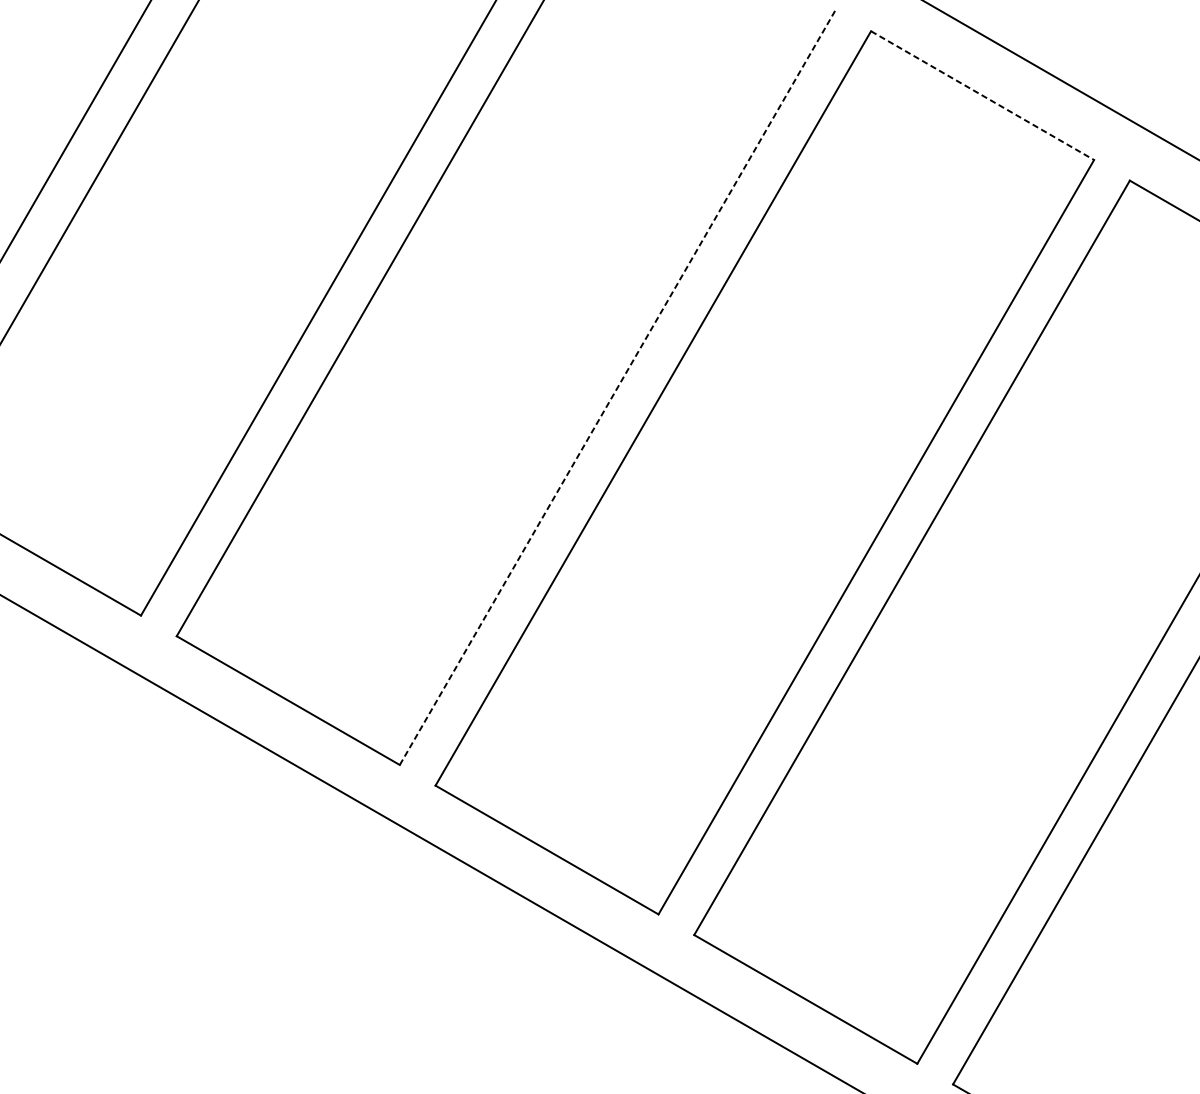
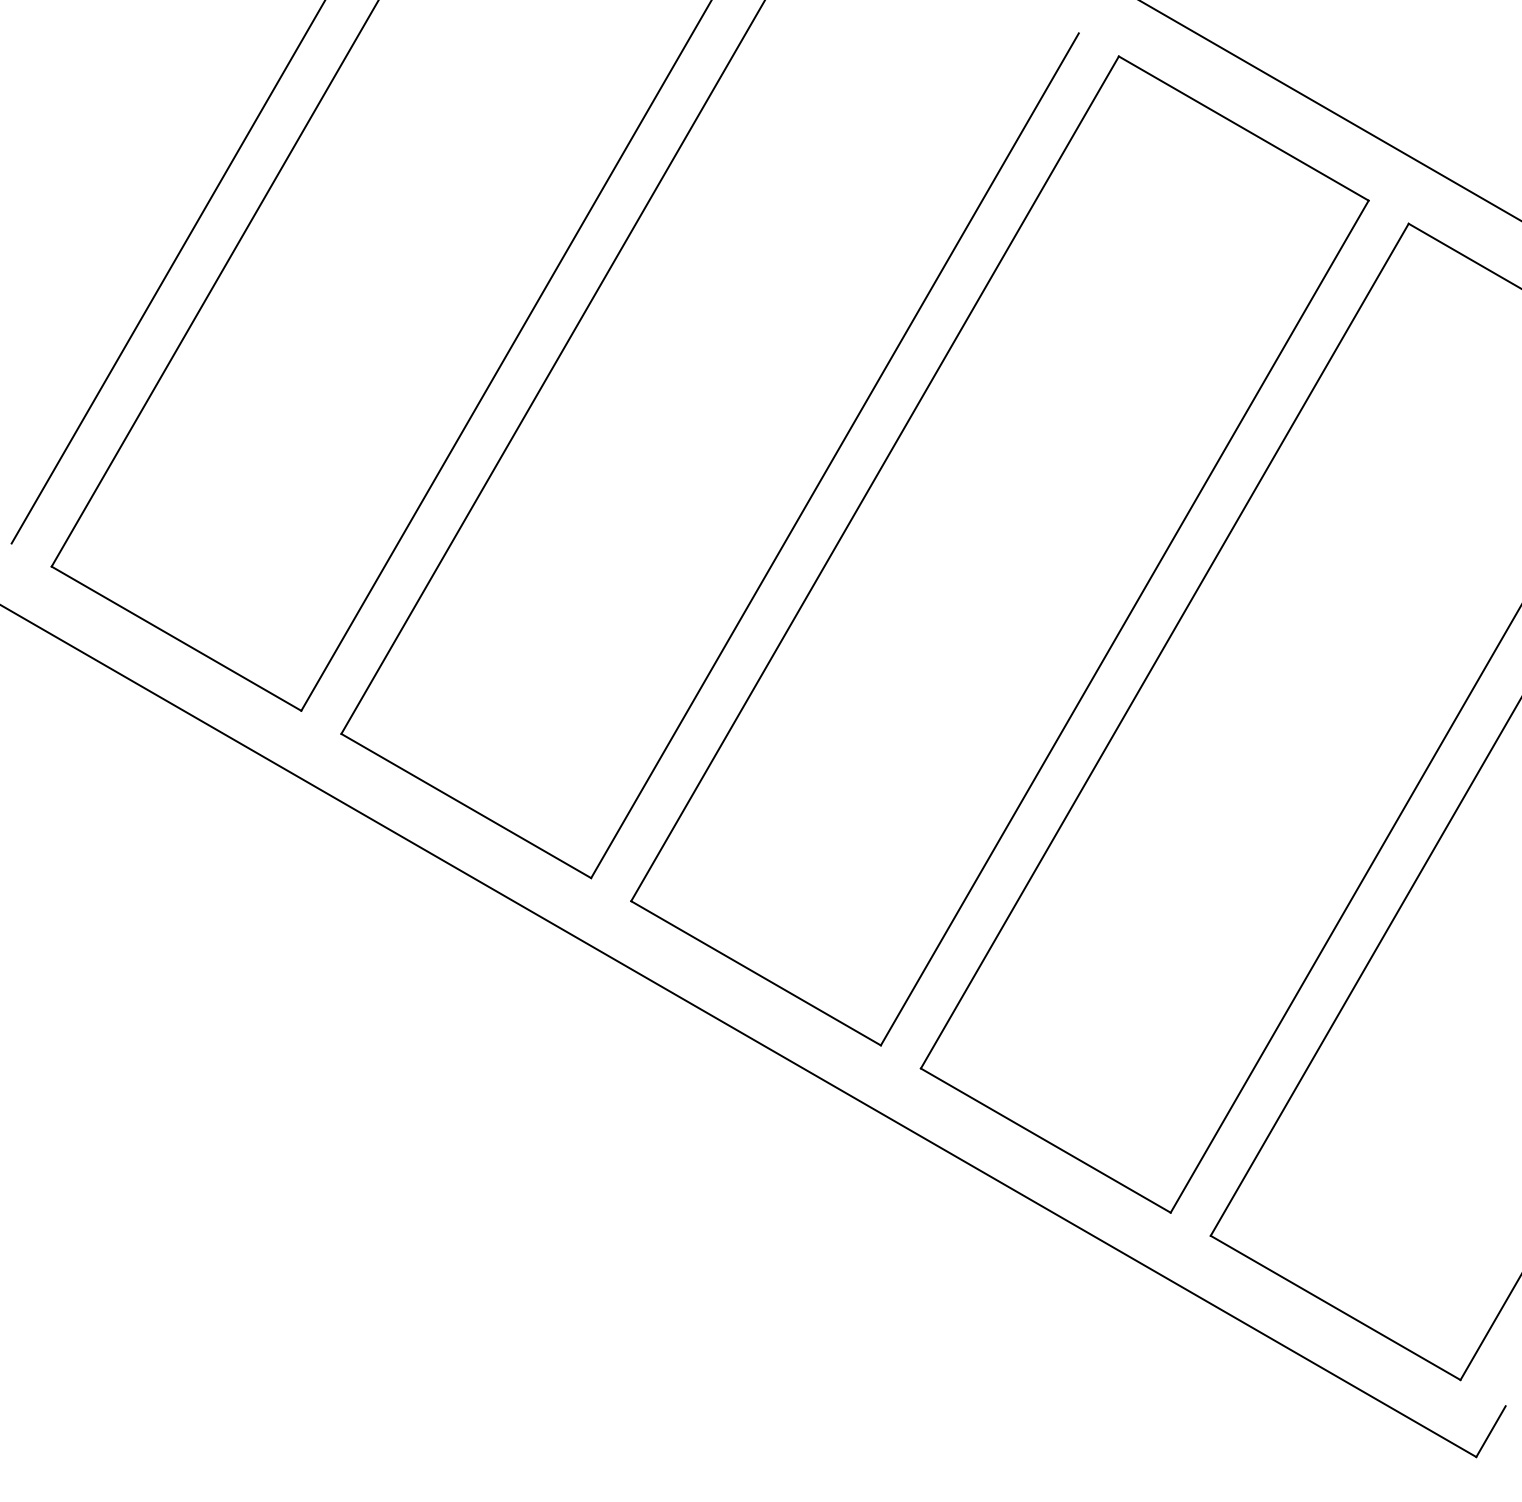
line: (983, 95) -> (1244, 128), dashed -> solid
line: (617, 387) -> (835, 455), dashed -> solid

